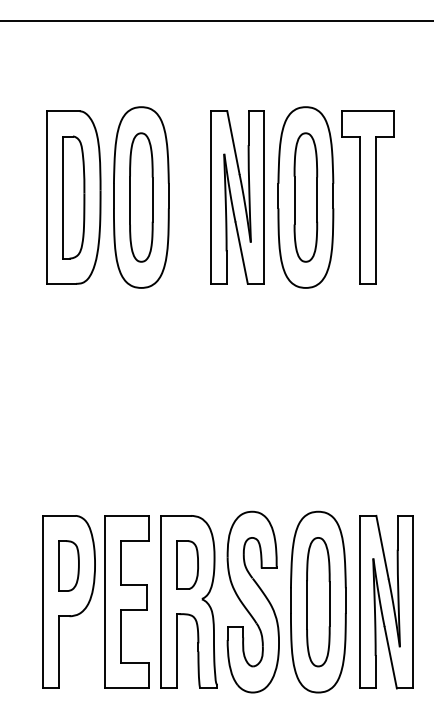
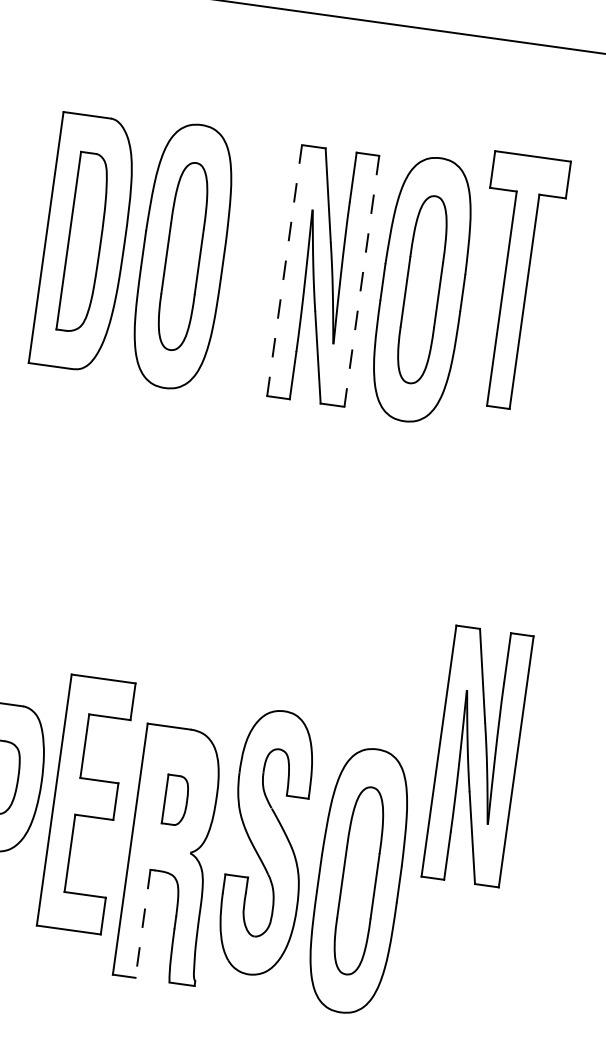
line: (211, 197) -> (285, 270), solid -> dashed
part: (367, 197) -> (515, 281), moved
line: (264, 198) -> (362, 282), solid -> dashed
part: (187, 564) -> (176, 799), size x0.7
part: (126, 601) -> (85, 803), moved
part: (252, 601) -> (266, 841), moved
part: (386, 602) -> (477, 756), moved
line: (176, 651) -> (142, 924), solid -> dashed

